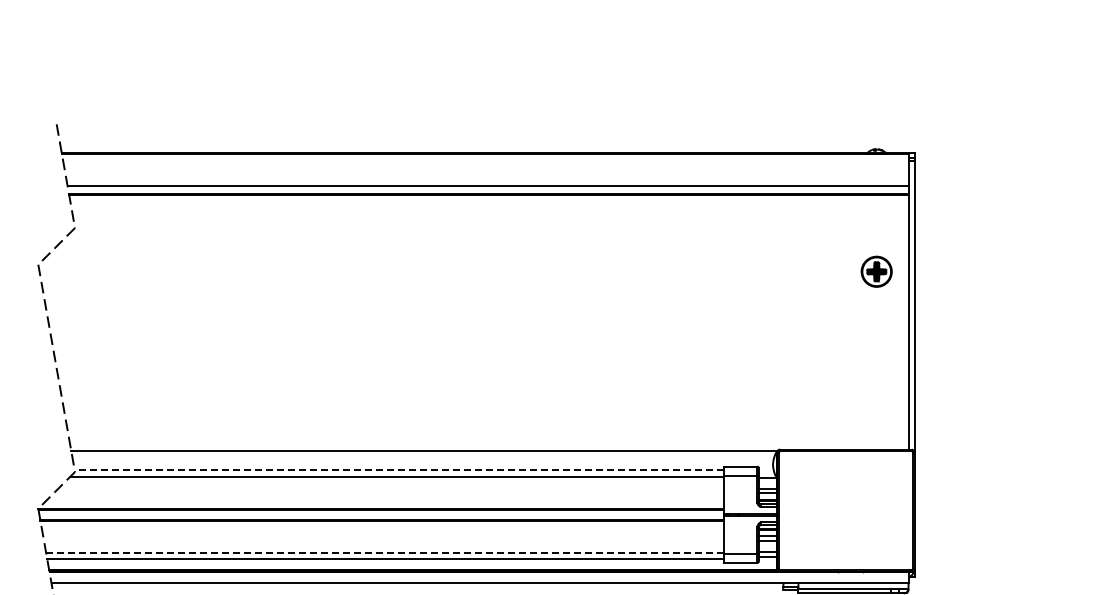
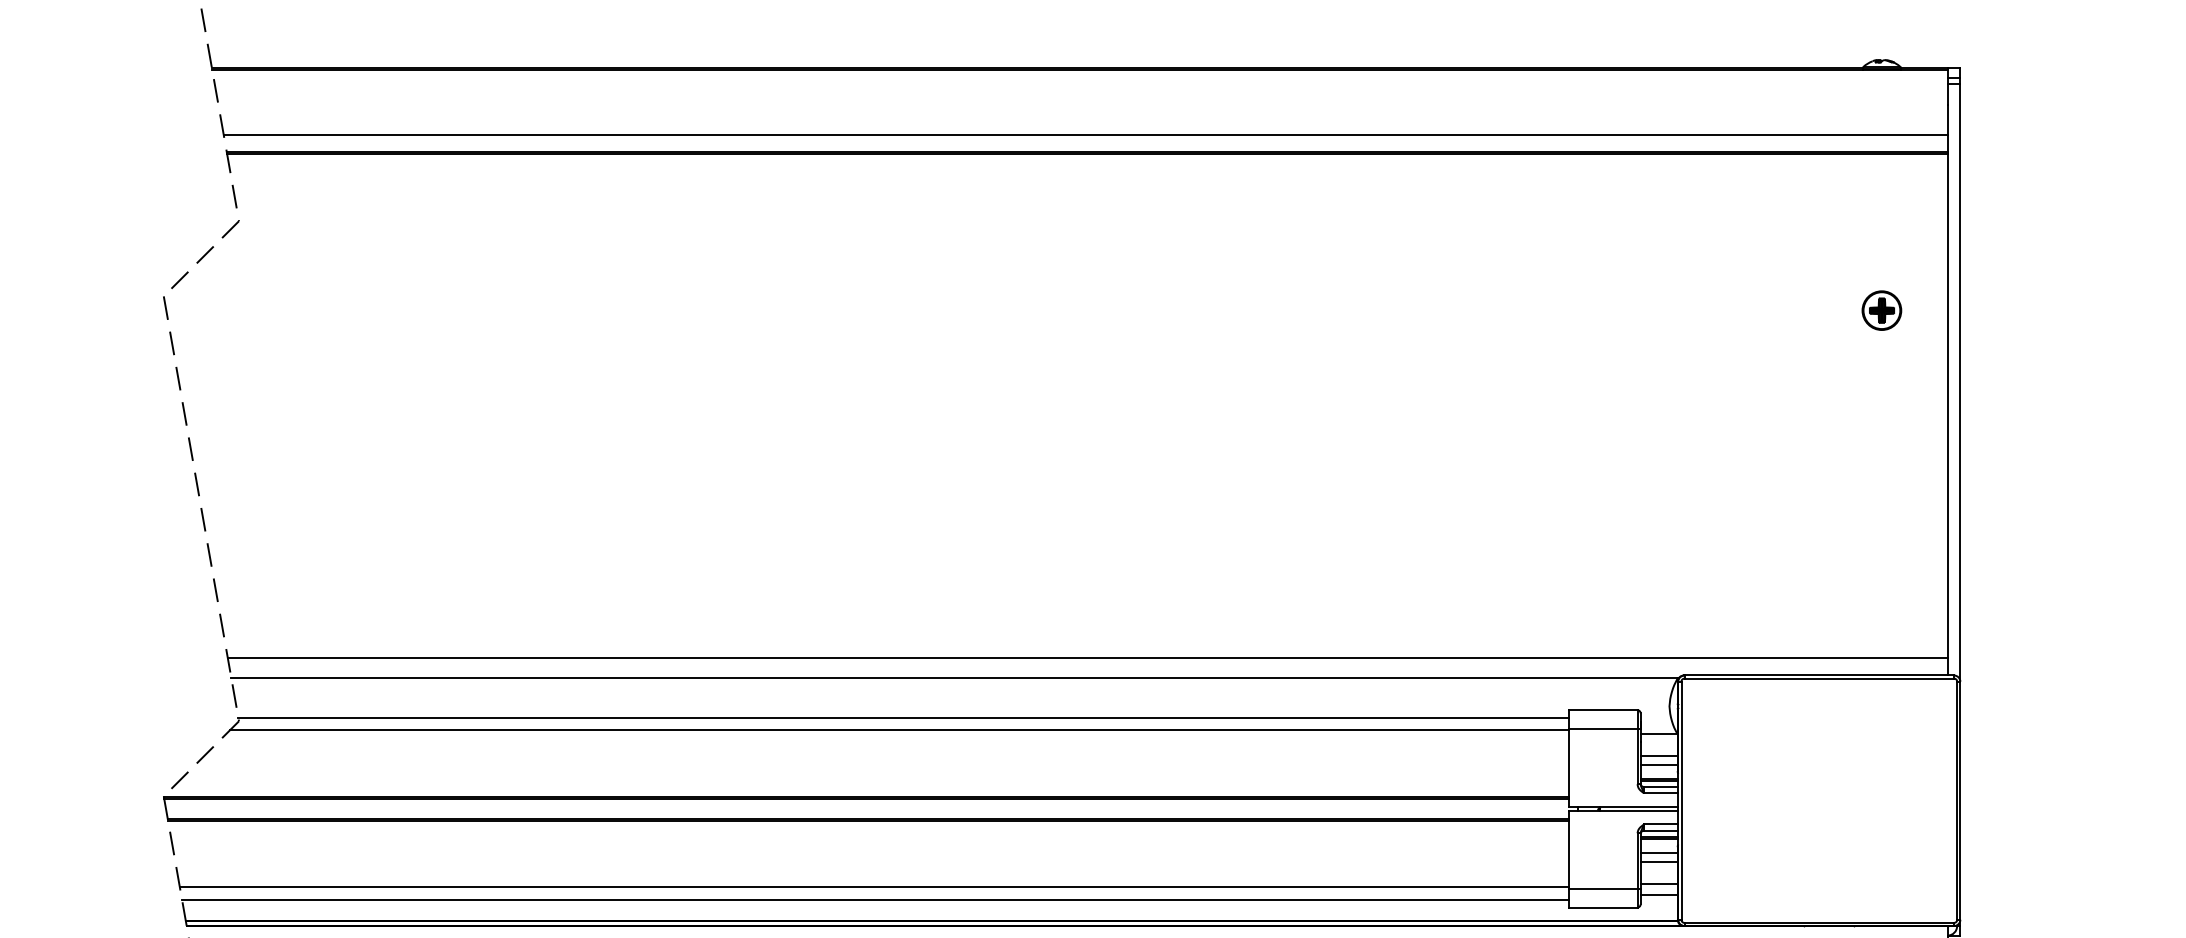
part: (876, 271) -> (1881, 310), size x0.62
line: (488, 441) -> (1086, 658), added
line: (399, 470) -> (904, 718), dashed -> solid
line: (384, 553) -> (873, 888), dashed -> solid

